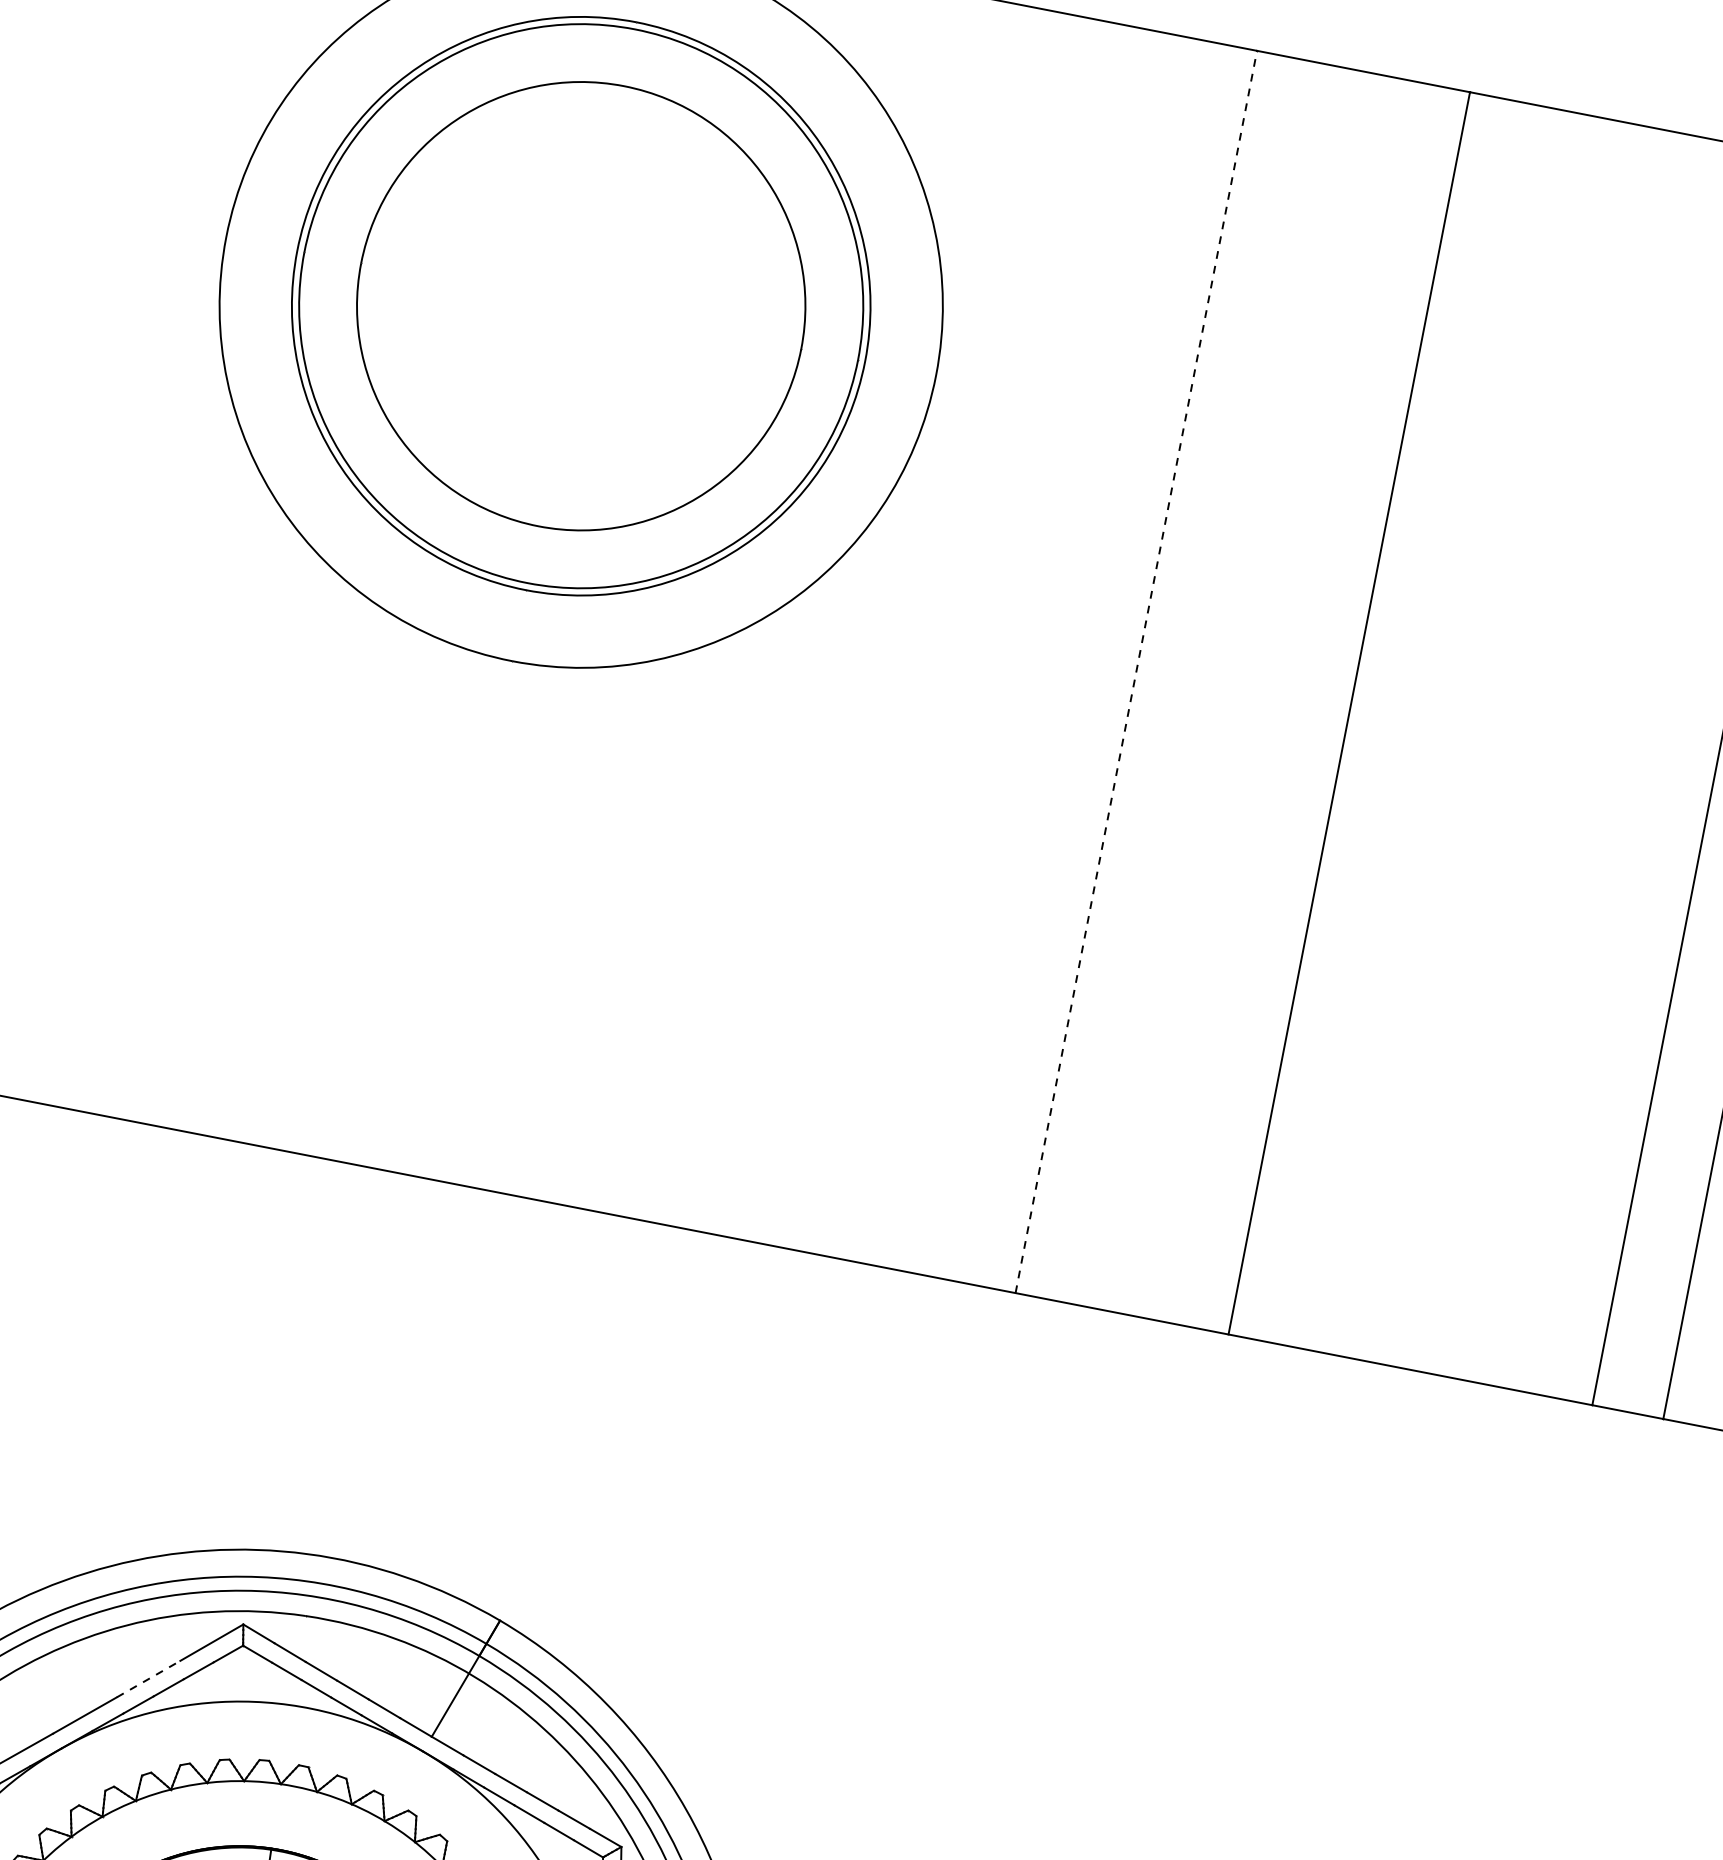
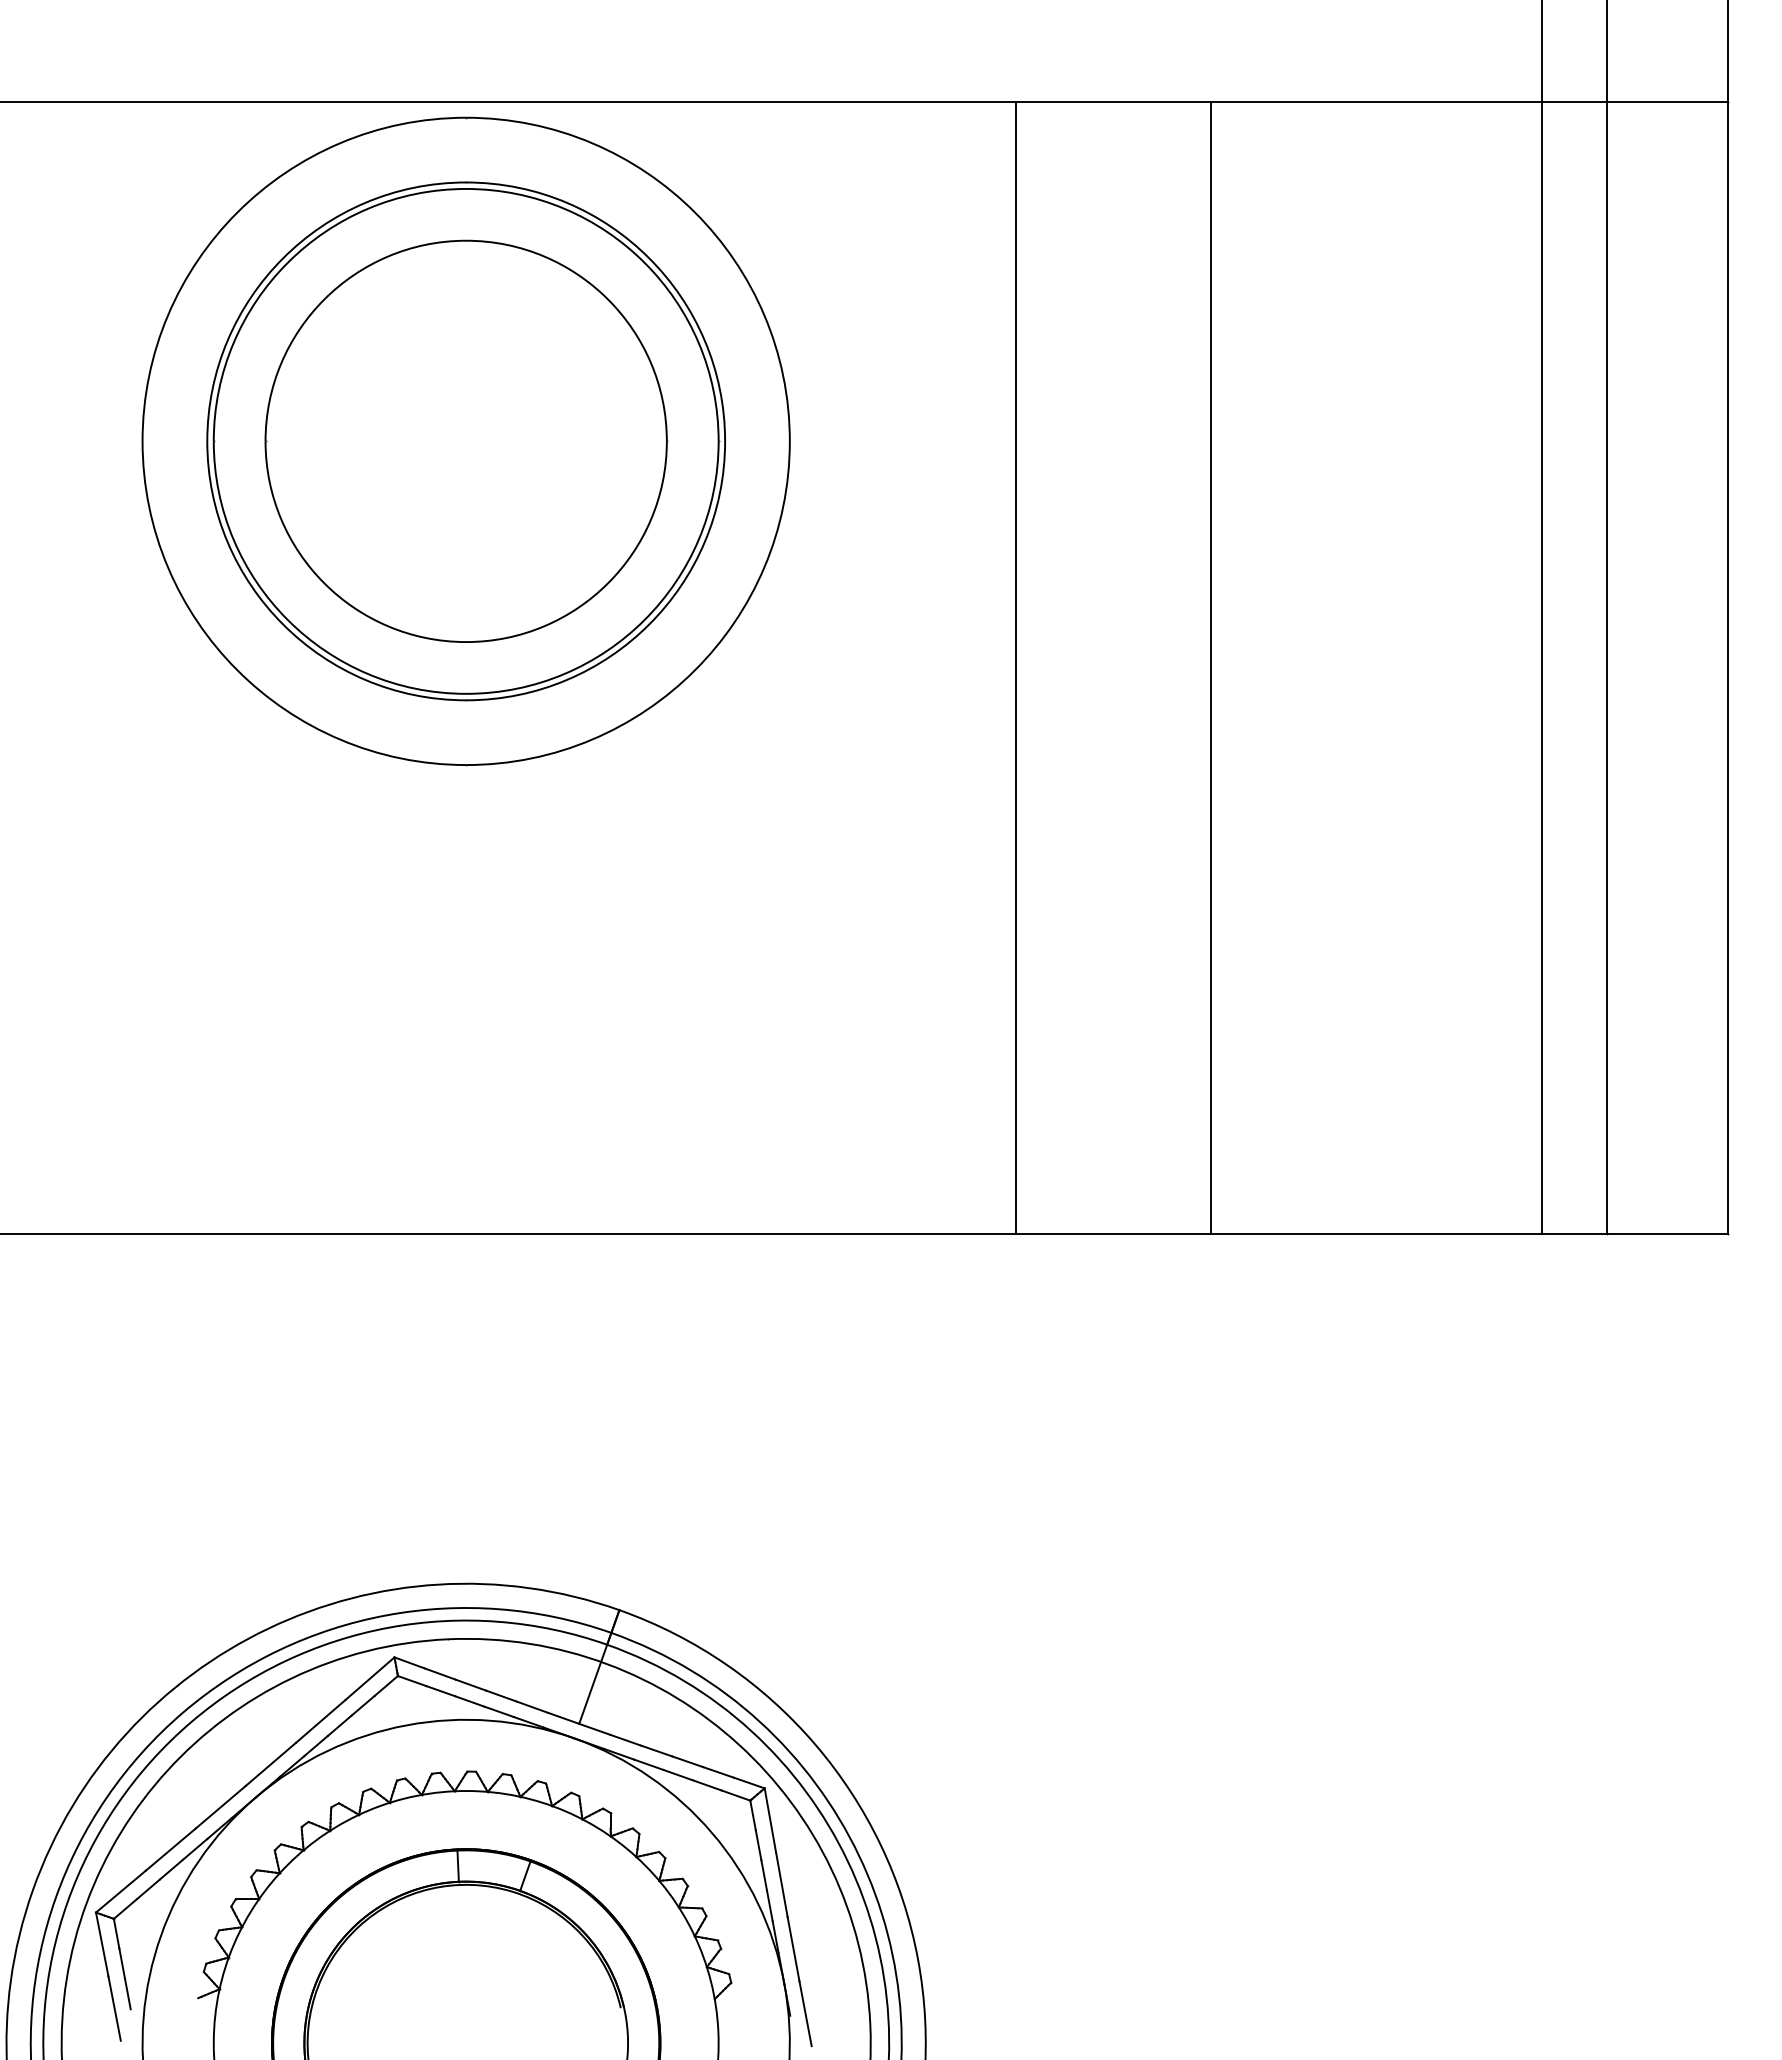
line: (1136, 671) -> (1016, 667), dashed -> solid
line: (148, 1679) -> (320, 1721), dashed -> solid

